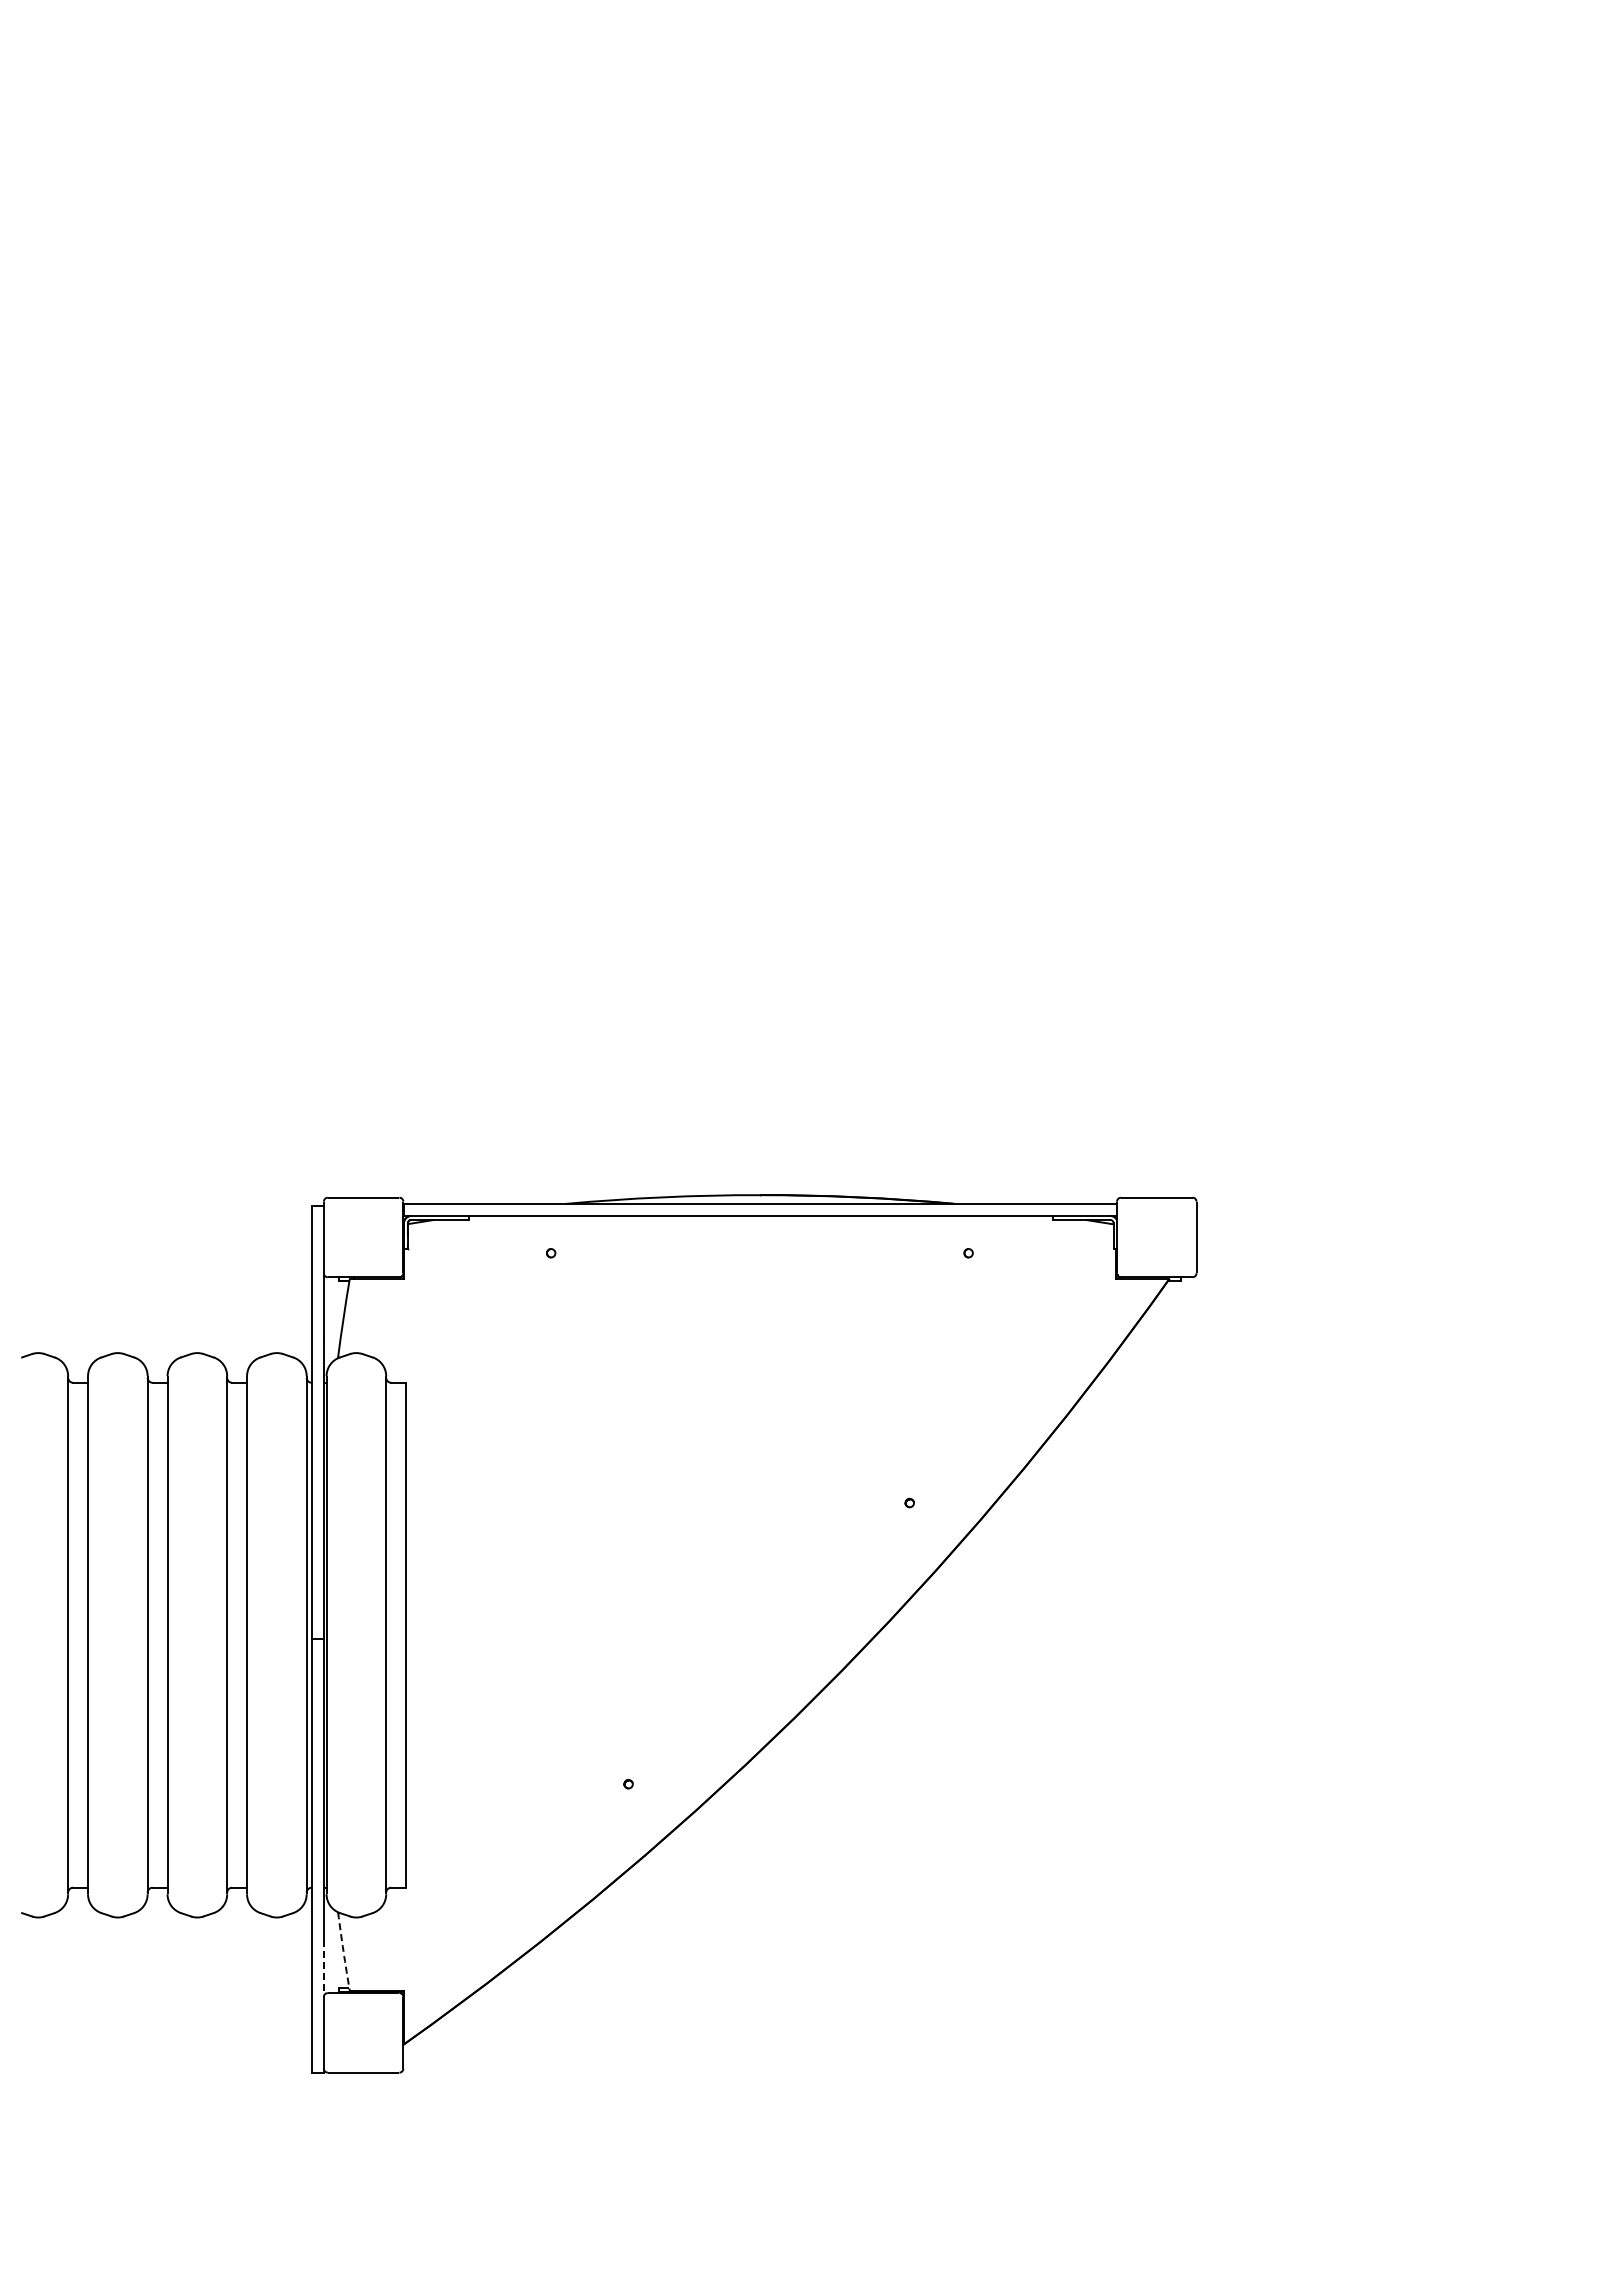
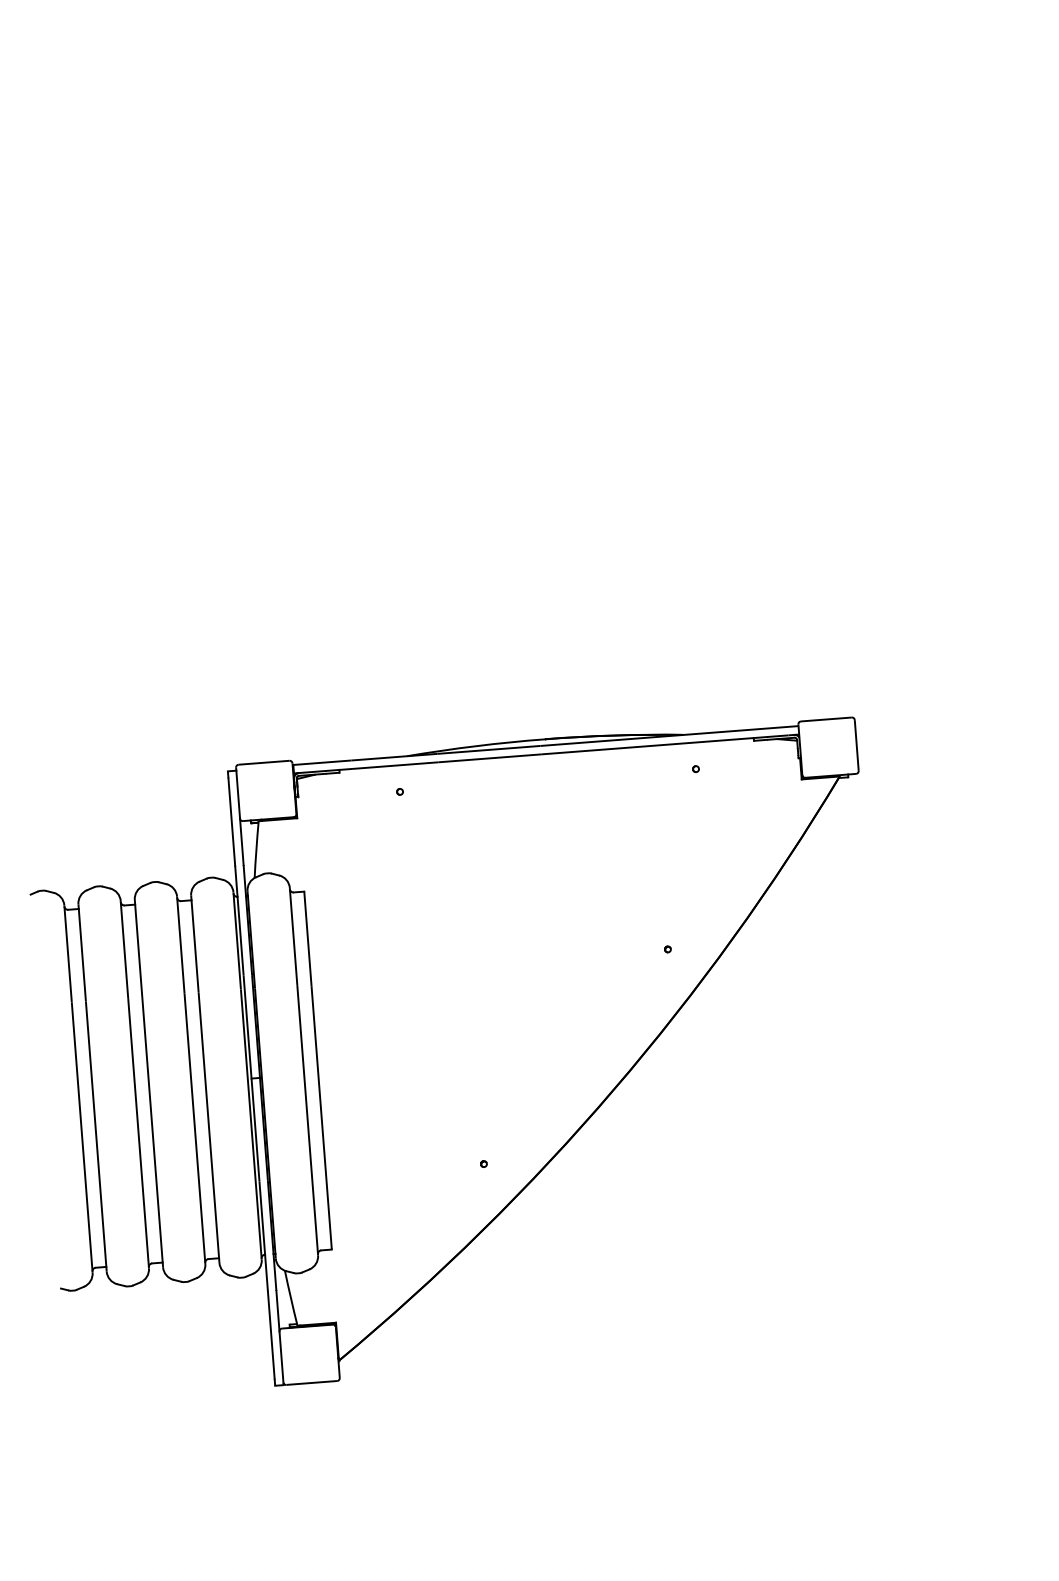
arc: (343, 1951) -> (290, 1298), dashed -> solid
line: (323, 1968) -> (277, 1311), dashed -> solid

